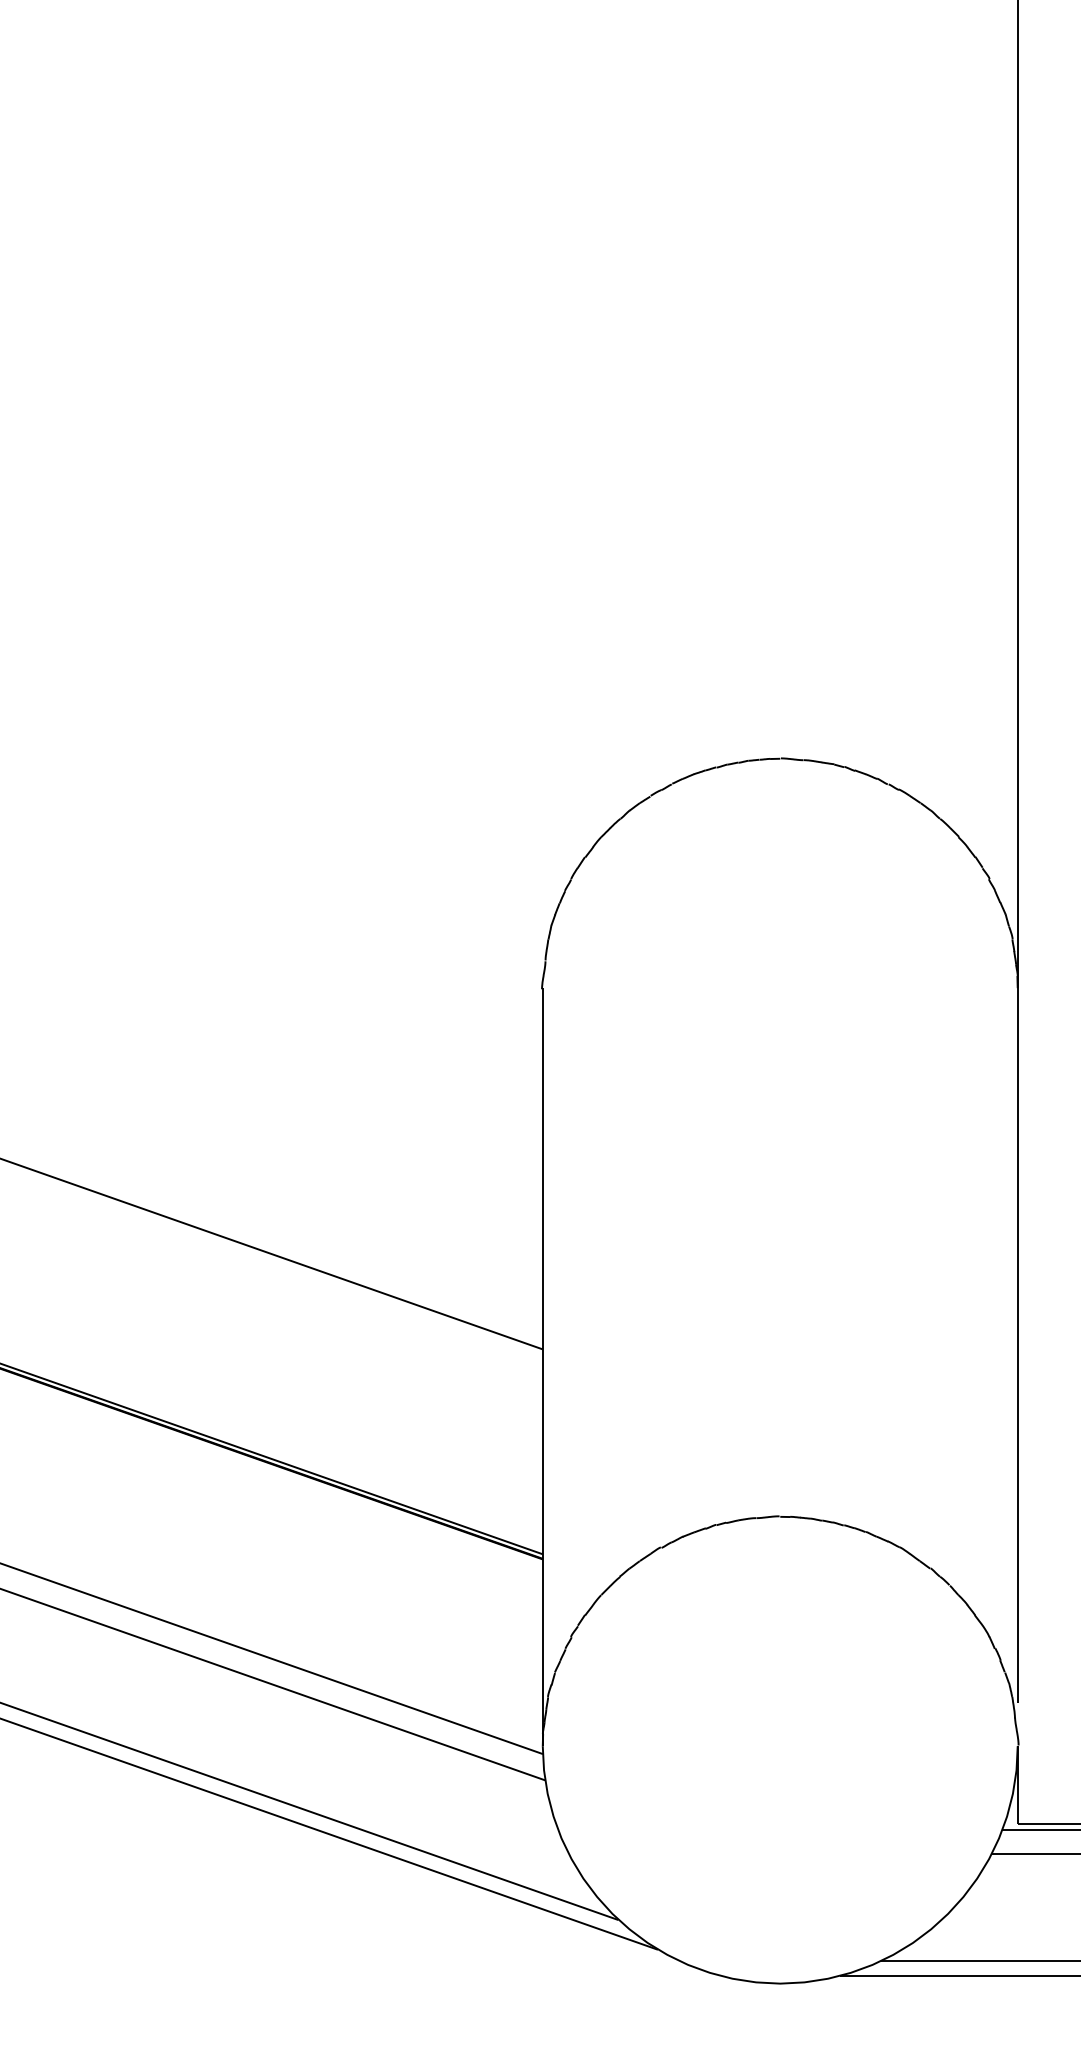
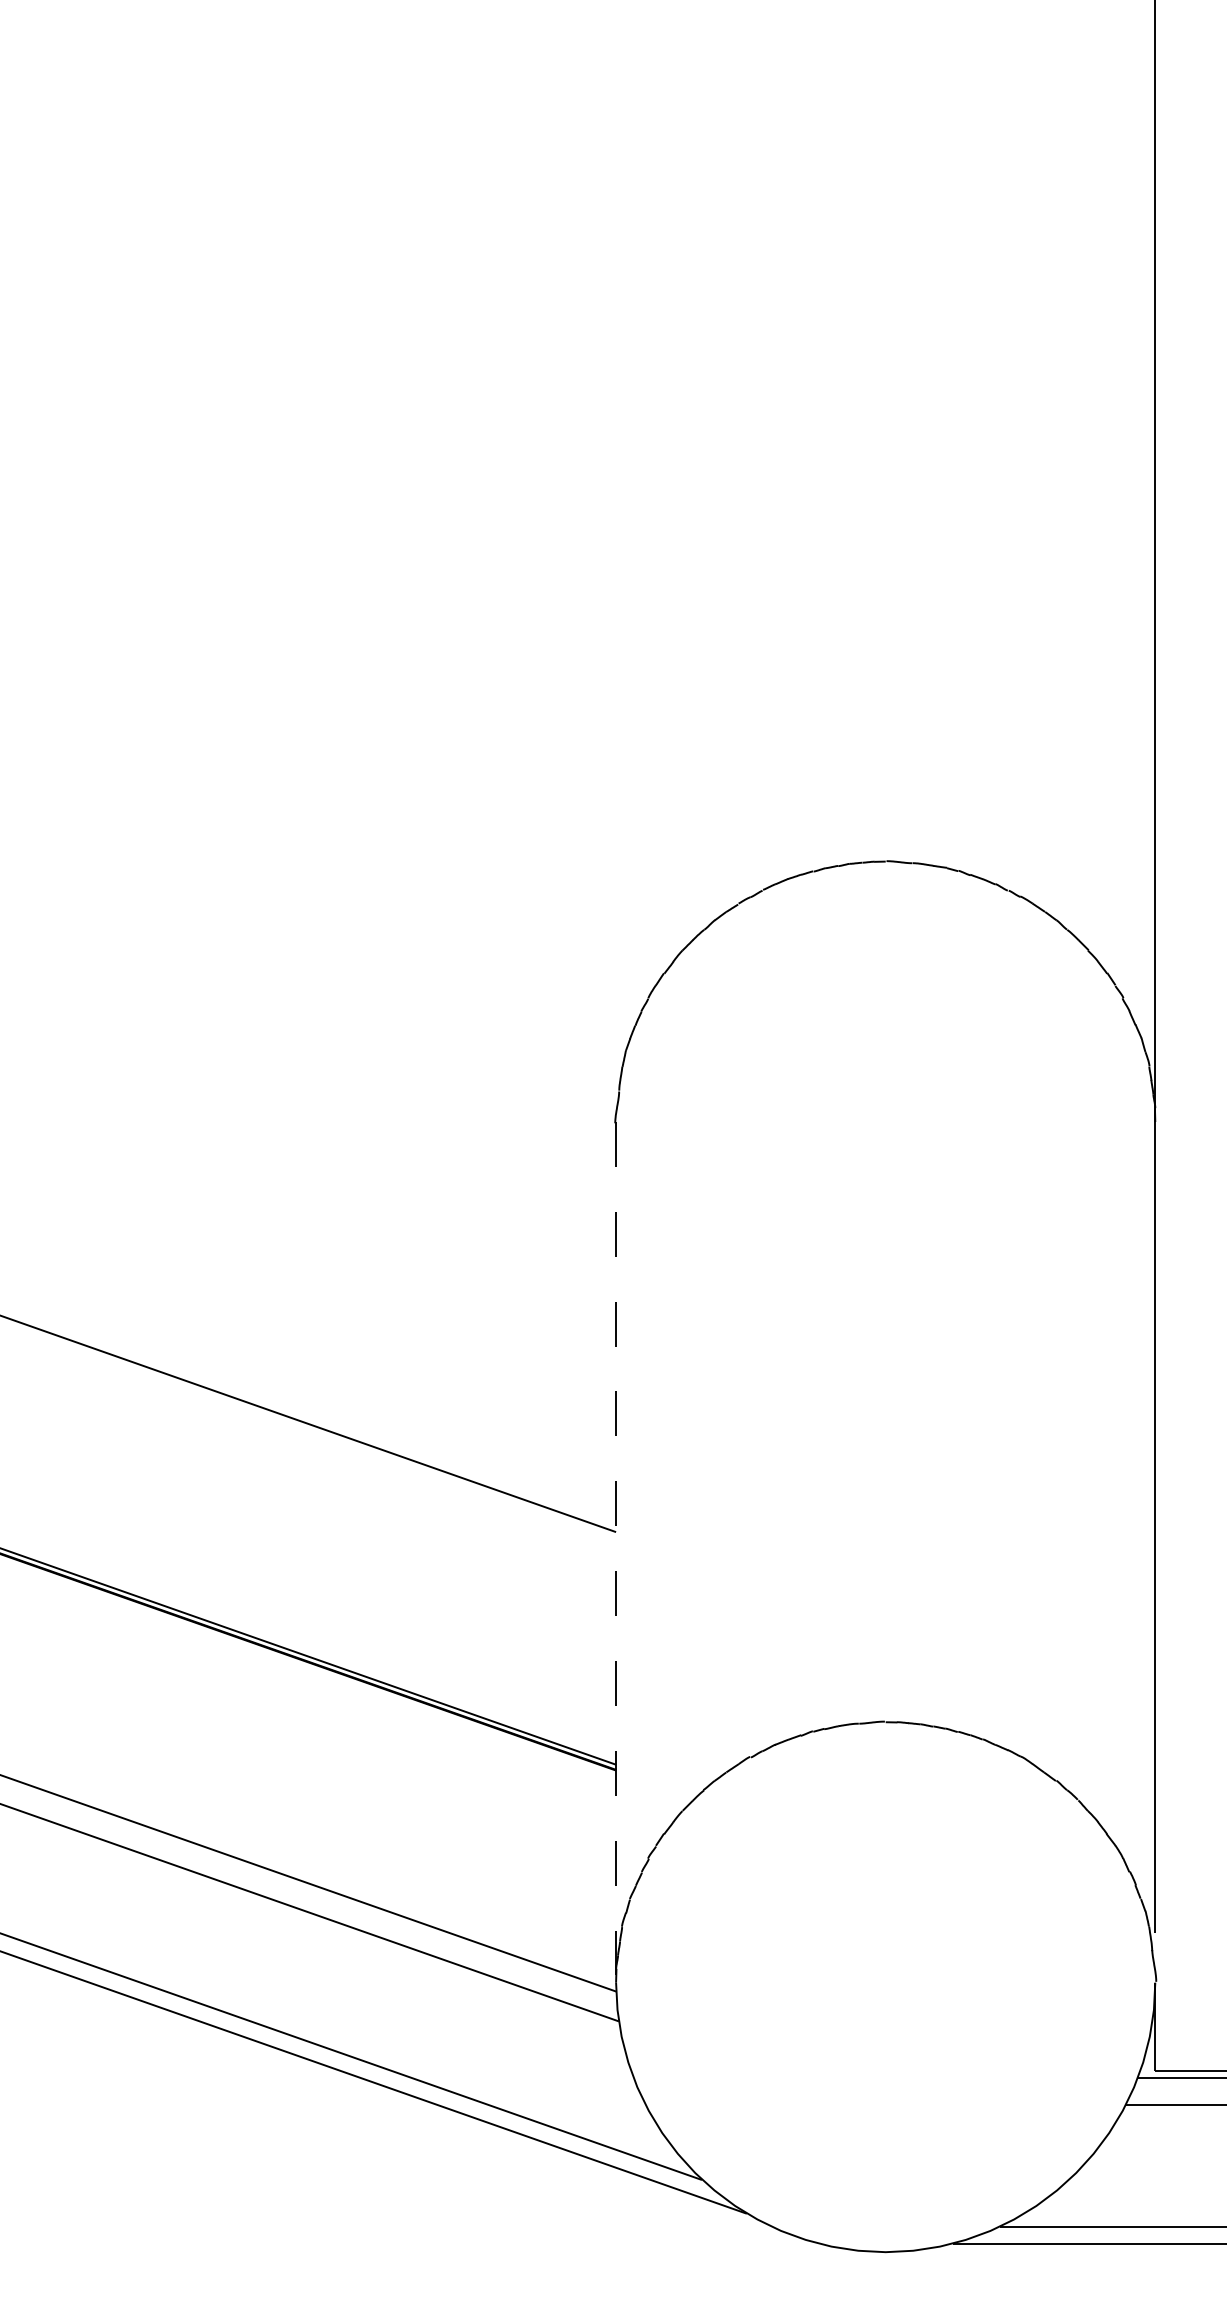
line: (542, 1367) -> (615, 1552), solid -> dashed

